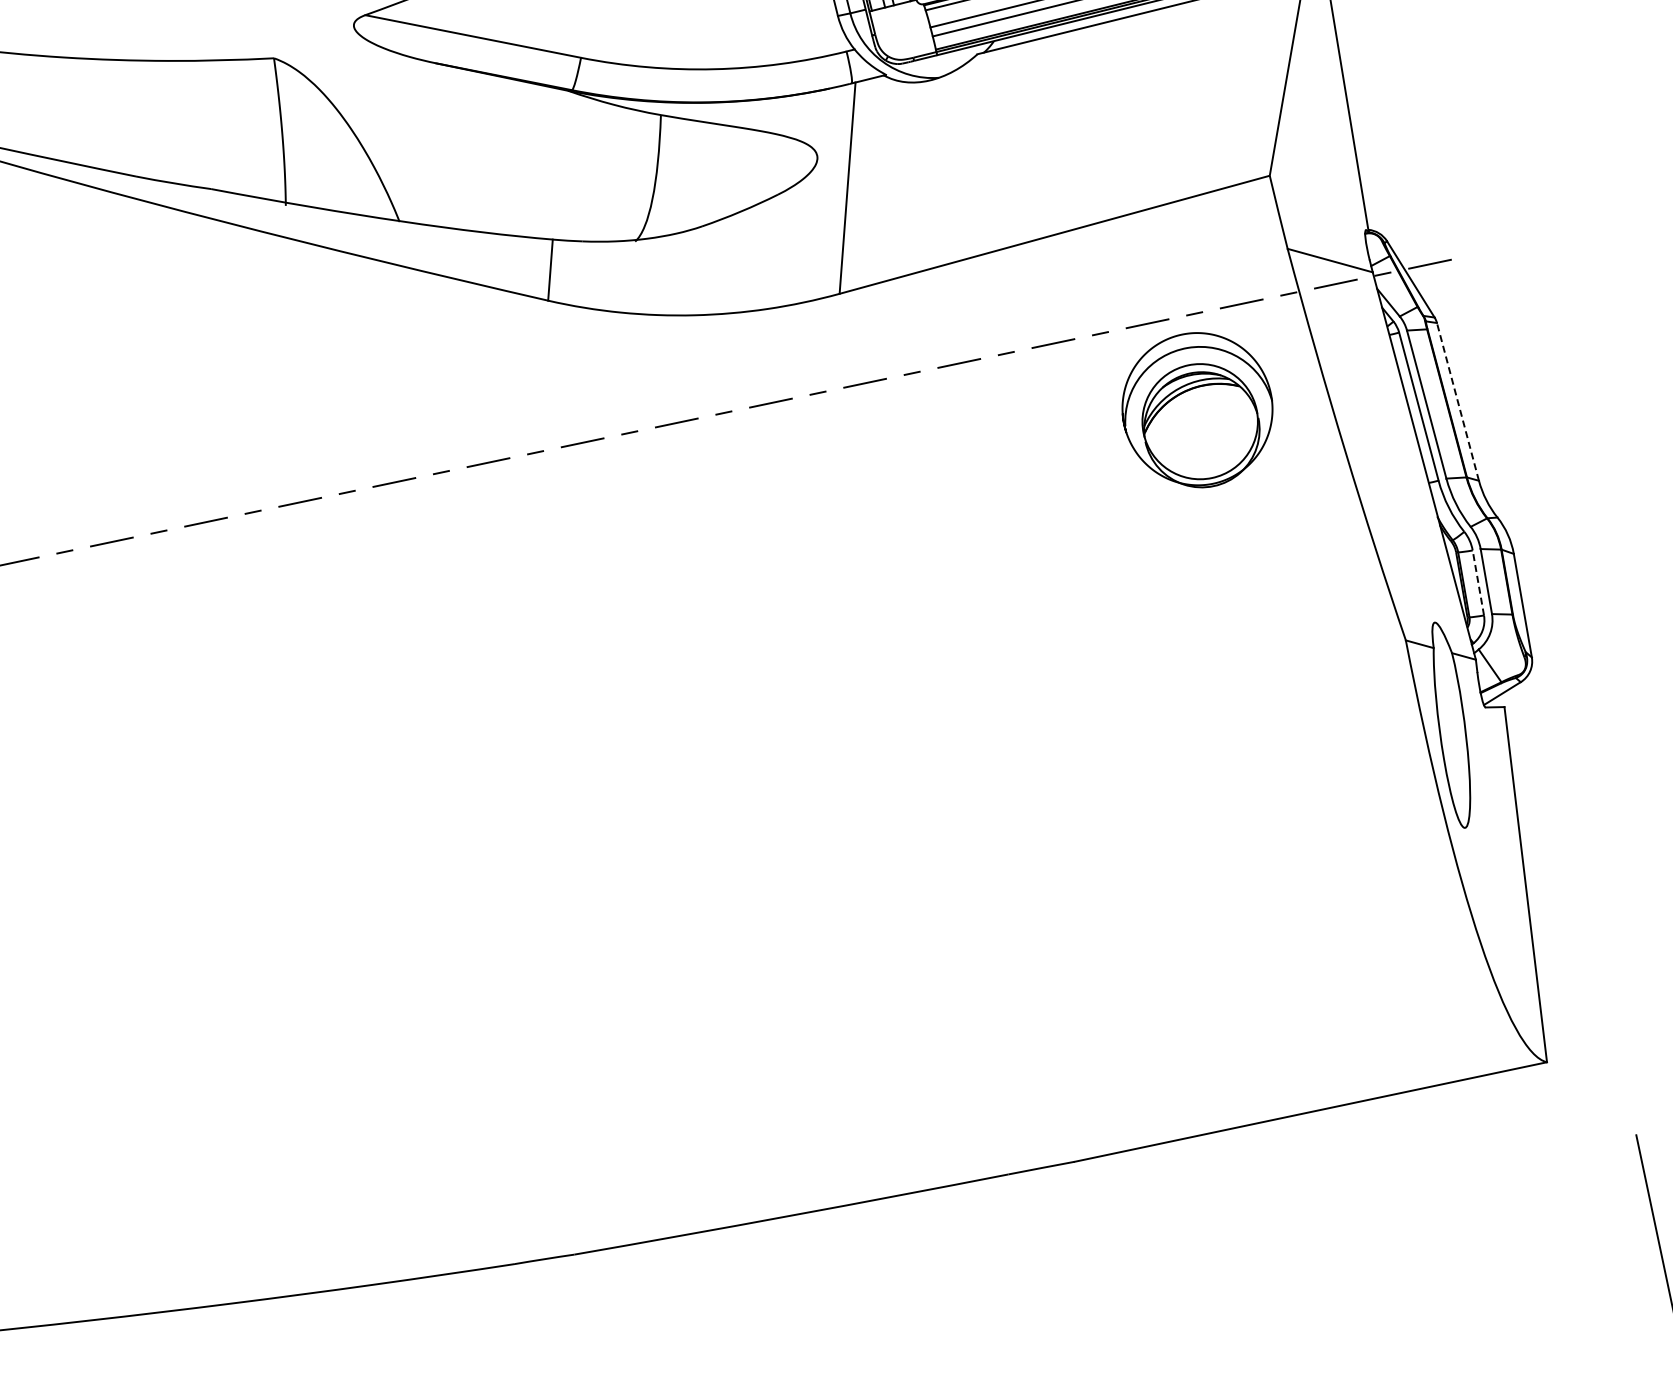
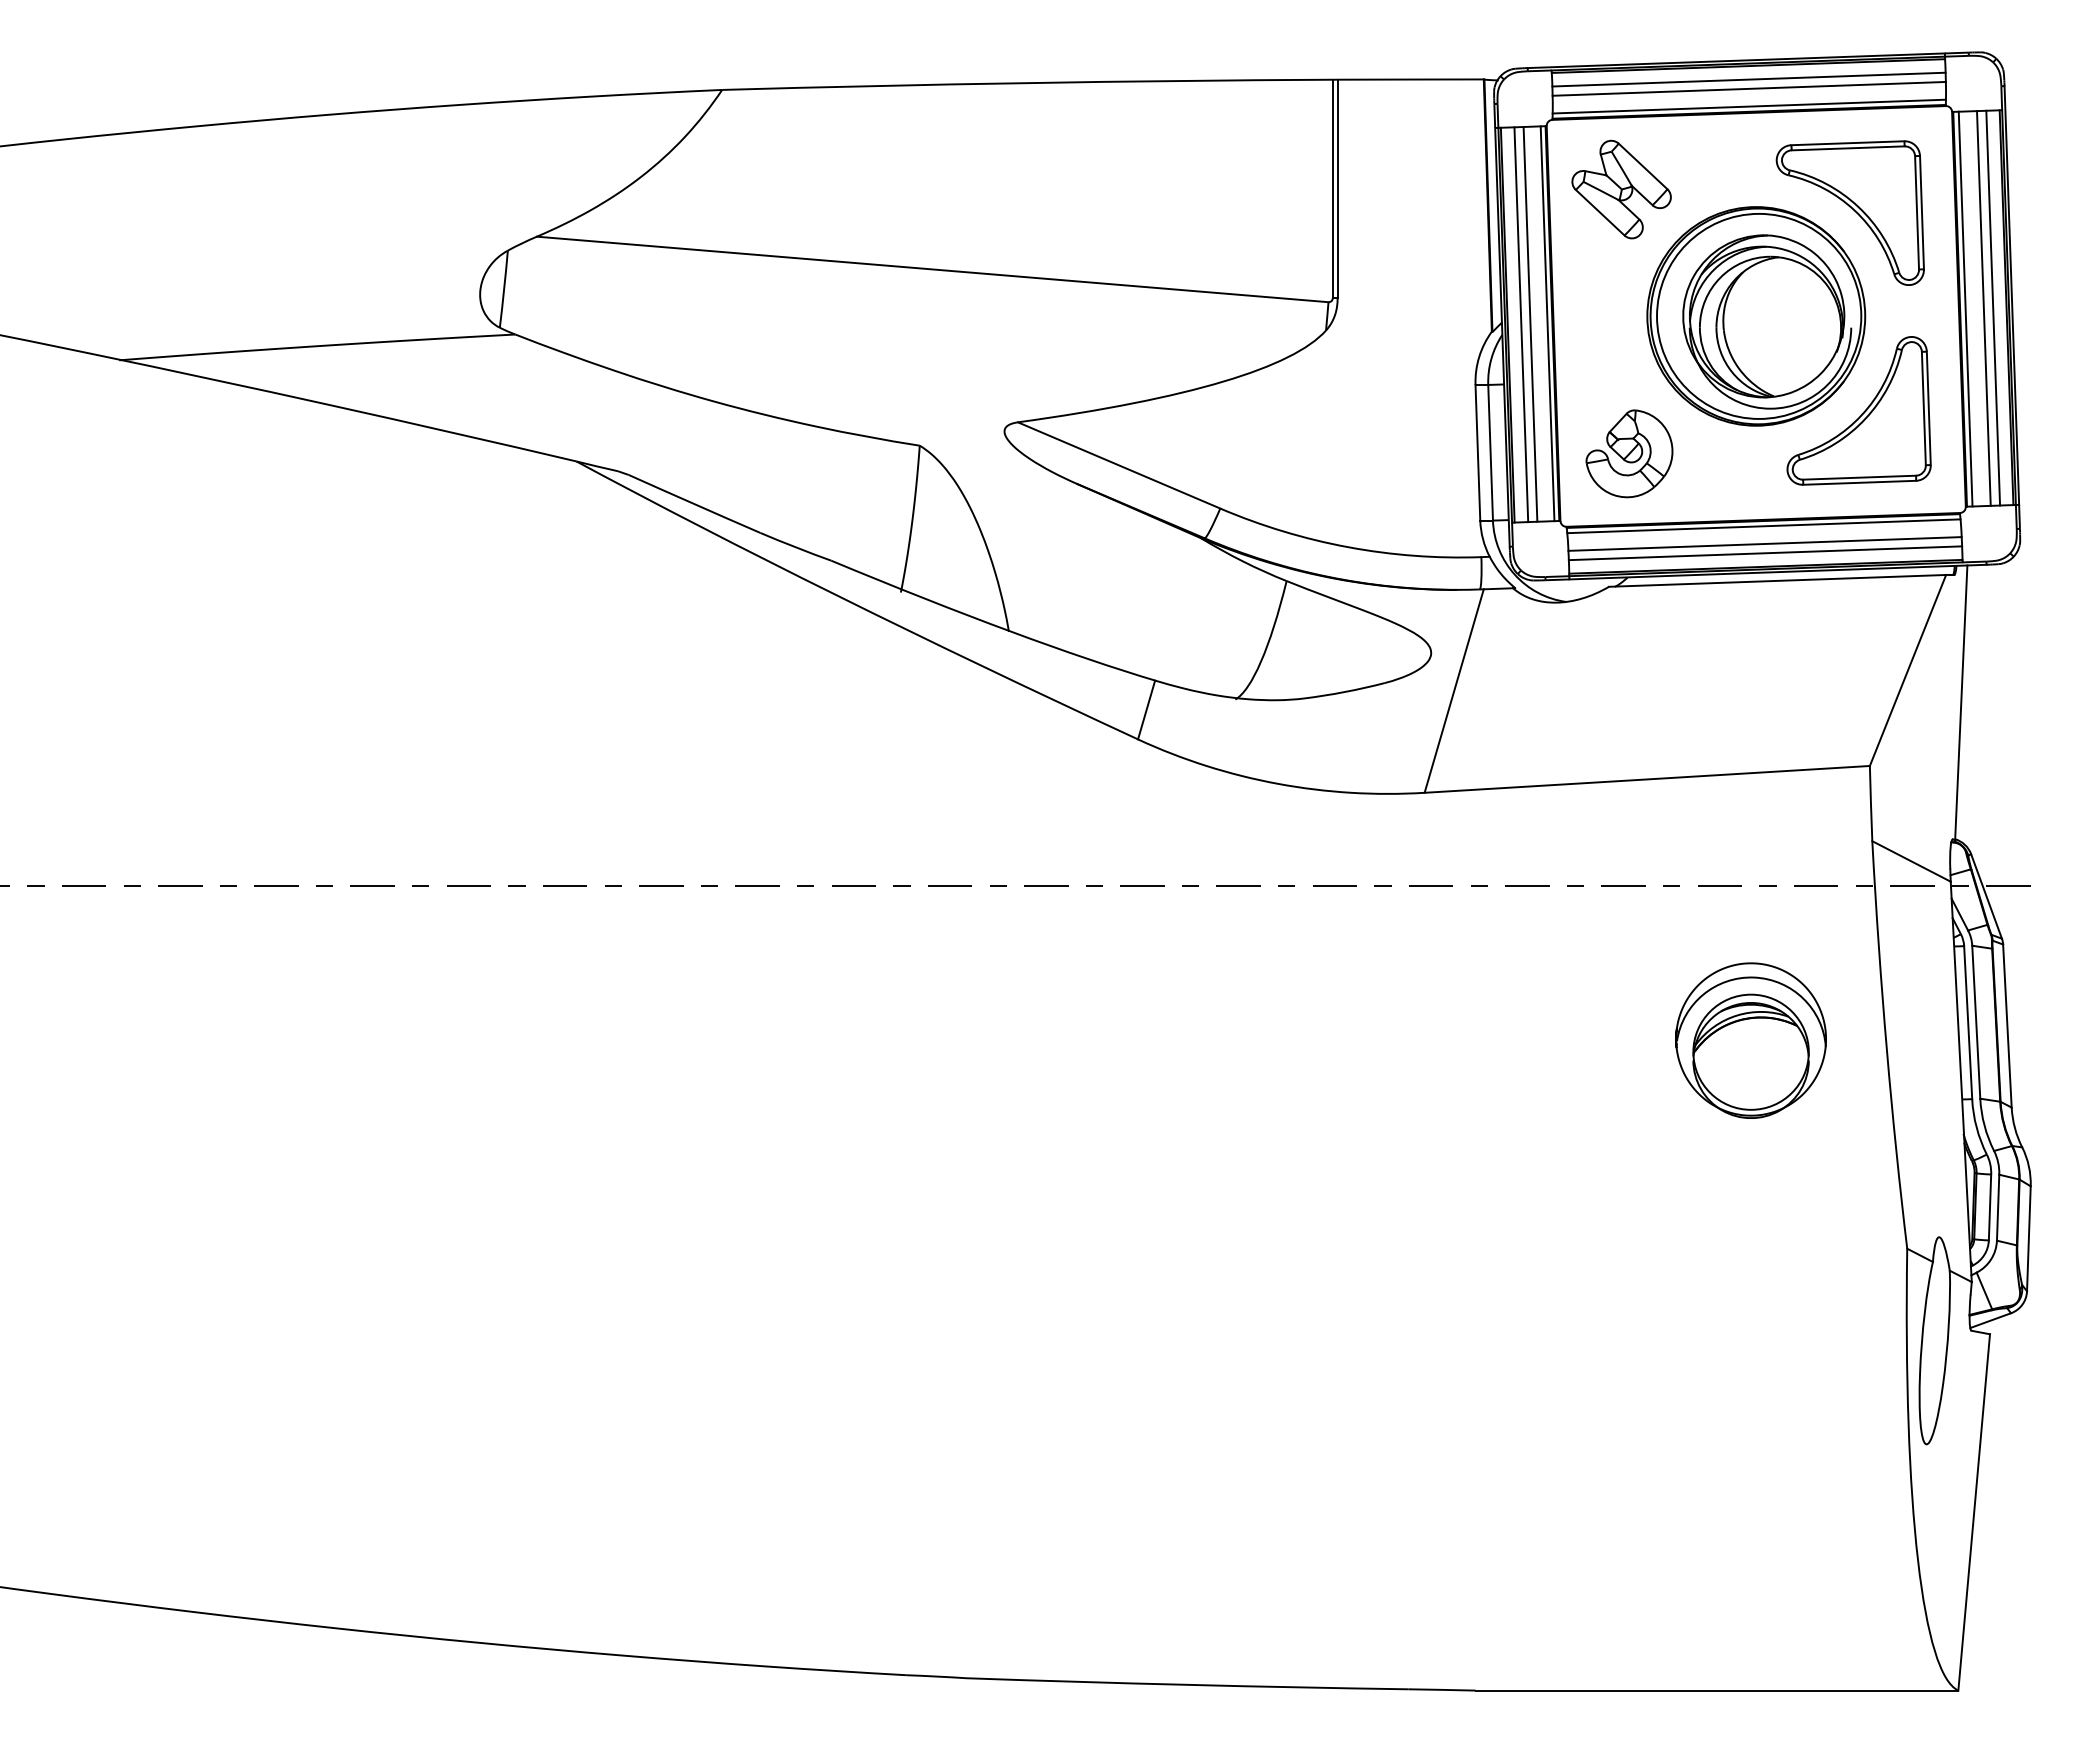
line: (1458, 402) -> (2007, 1026), dashed -> solid
part: (1197, 410) -> (1750, 1040), moved
line: (1478, 582) -> (1990, 1207), dashed -> solid

